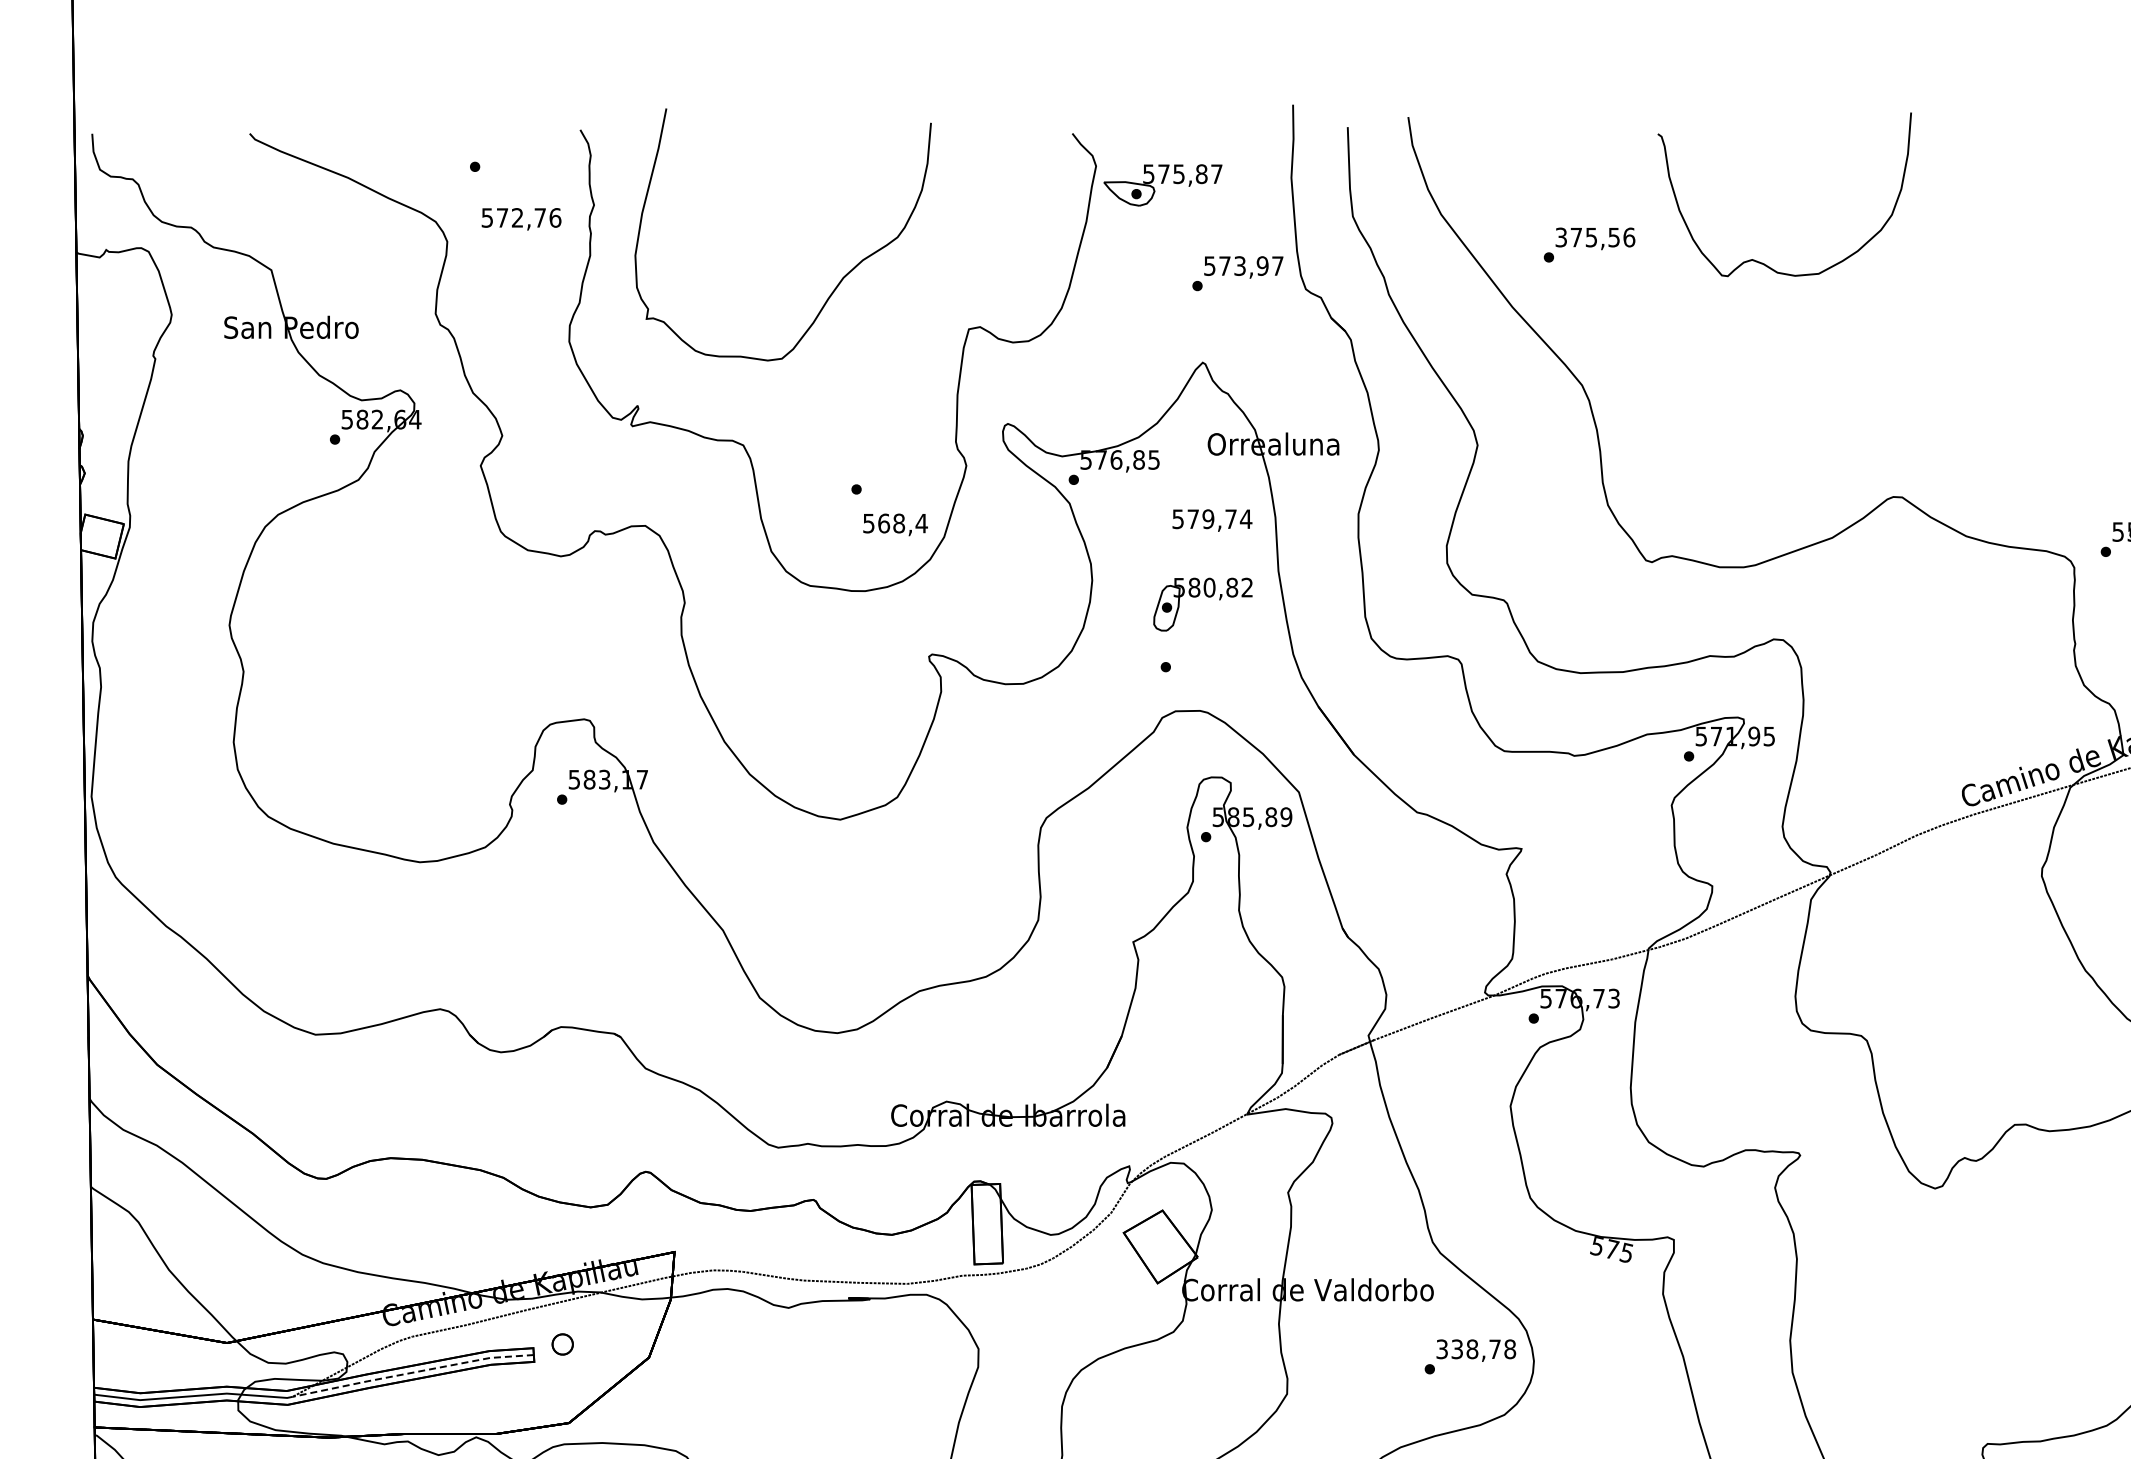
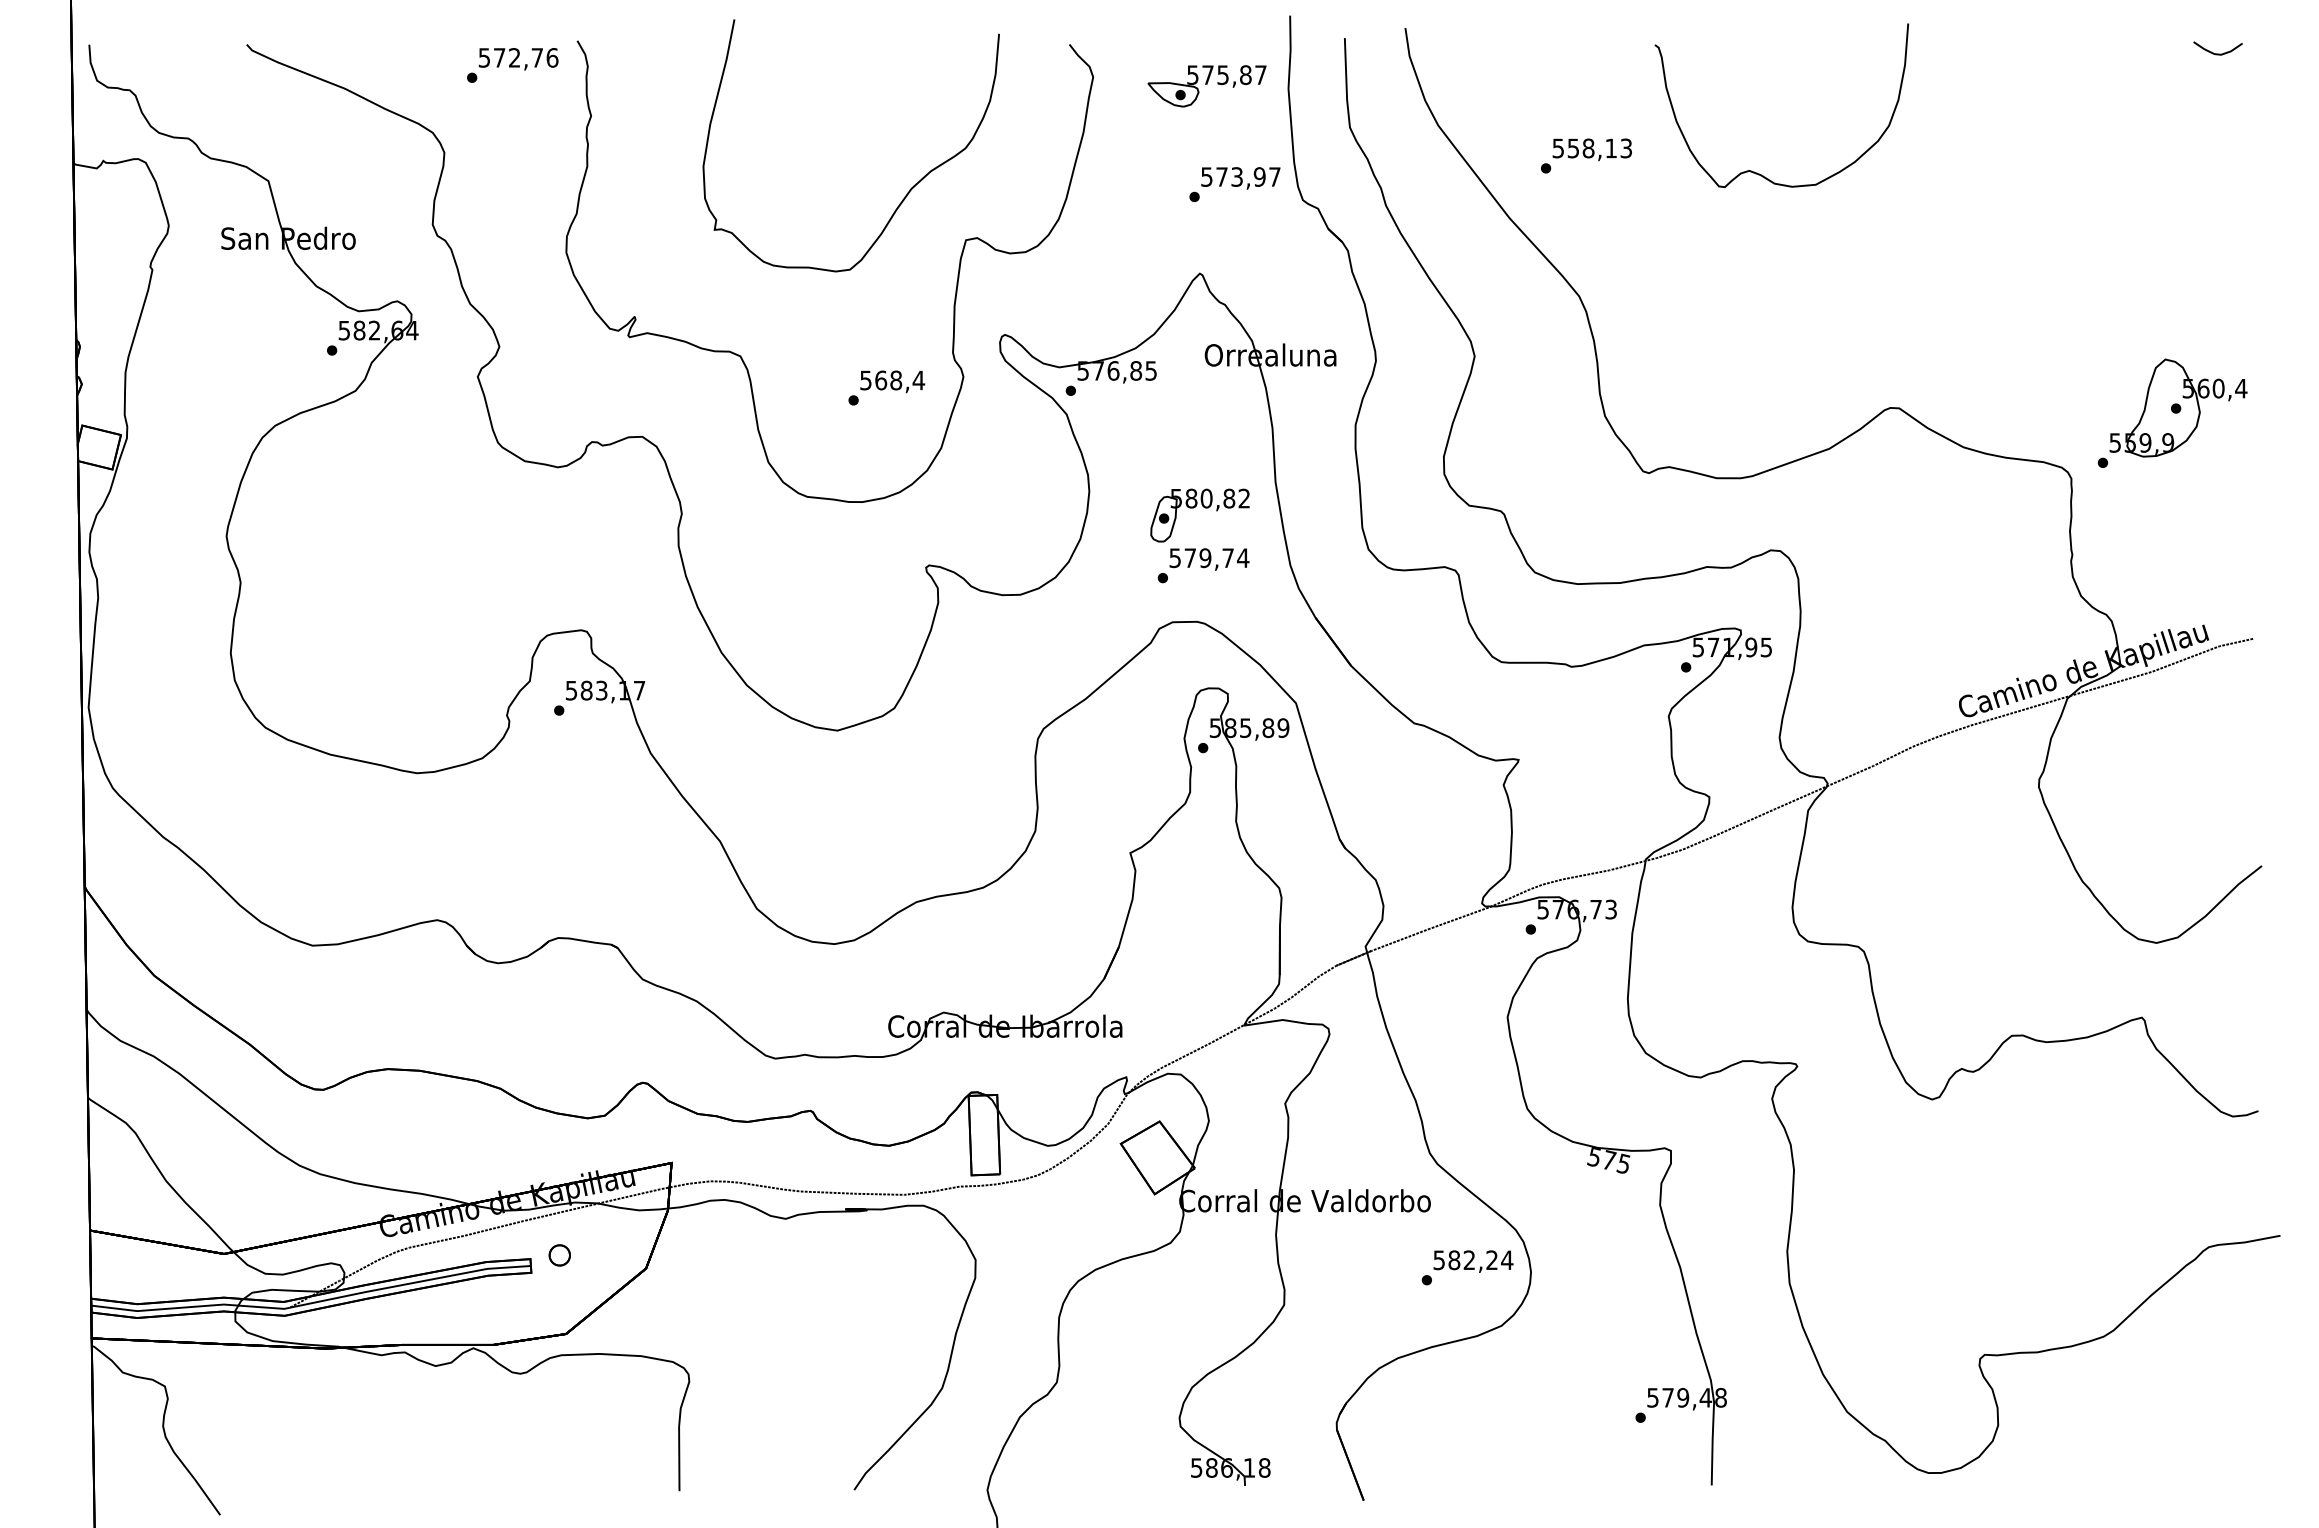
part: (1162, 185) -> (1206, 86), moved
text: (521, 219) -> (518, 59), moved
text: (1595, 237) -> (1592, 148), 375,56 -> 558,13
part: (841, 278) -> (909, 189), moved
text: (1212, 520) -> (1209, 559), moved
text: (895, 524) -> (892, 381), moved
text: (1476, 1349) -> (1473, 1260), 338,78 -> 582,24
line: (413, 1372) -> (410, 1283), dashed -> solid

